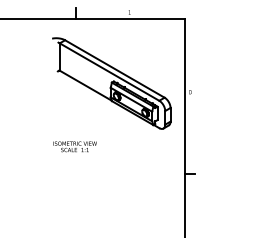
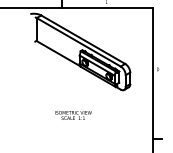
part: (111, 83) -> (80, 51), moved
text: (74, 146) -> (72, 115), moved

